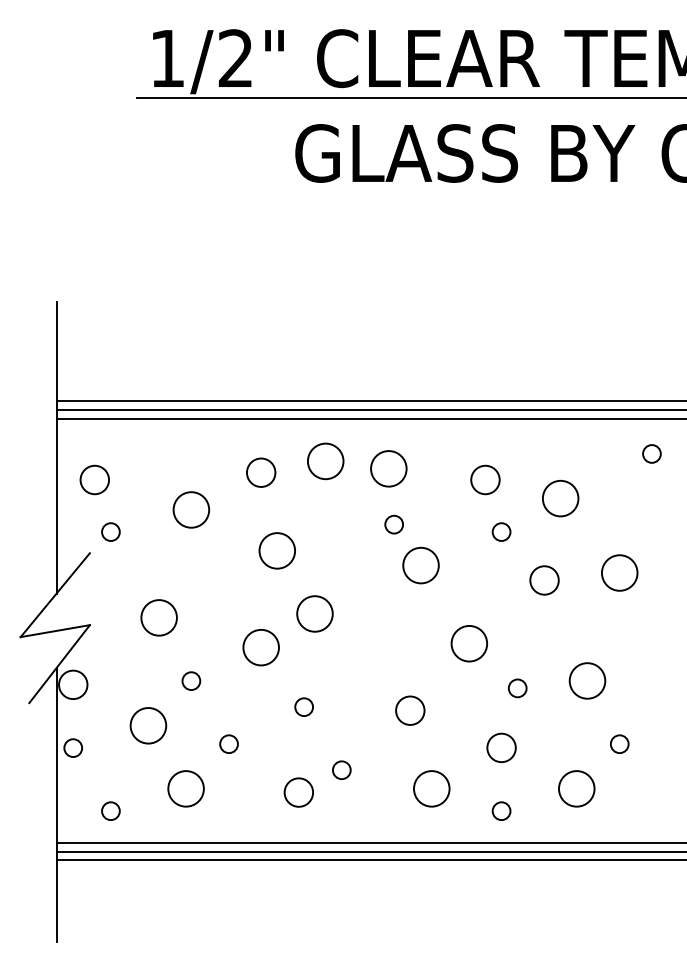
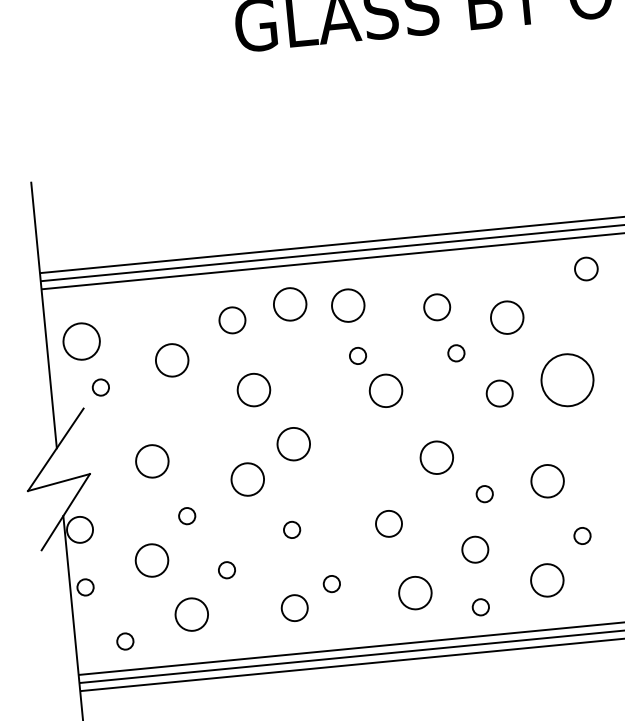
circle: (651, 453) -> (585, 268), size x1.4
circle: (94, 479) -> (81, 341), size x1.4
circle: (619, 572) -> (567, 379), size x1.6

